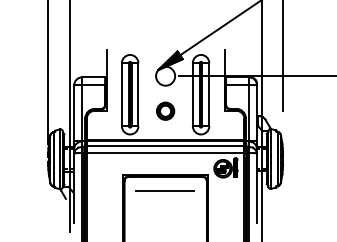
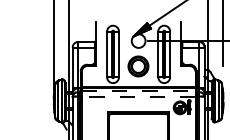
part: (165, 110) -> (138, 65), size x1.6
line: (165, 145) -> (138, 91), solid -> dashed
line: (165, 153) -> (138, 96), solid -> dashed
line: (165, 190) -> (138, 123), removed

